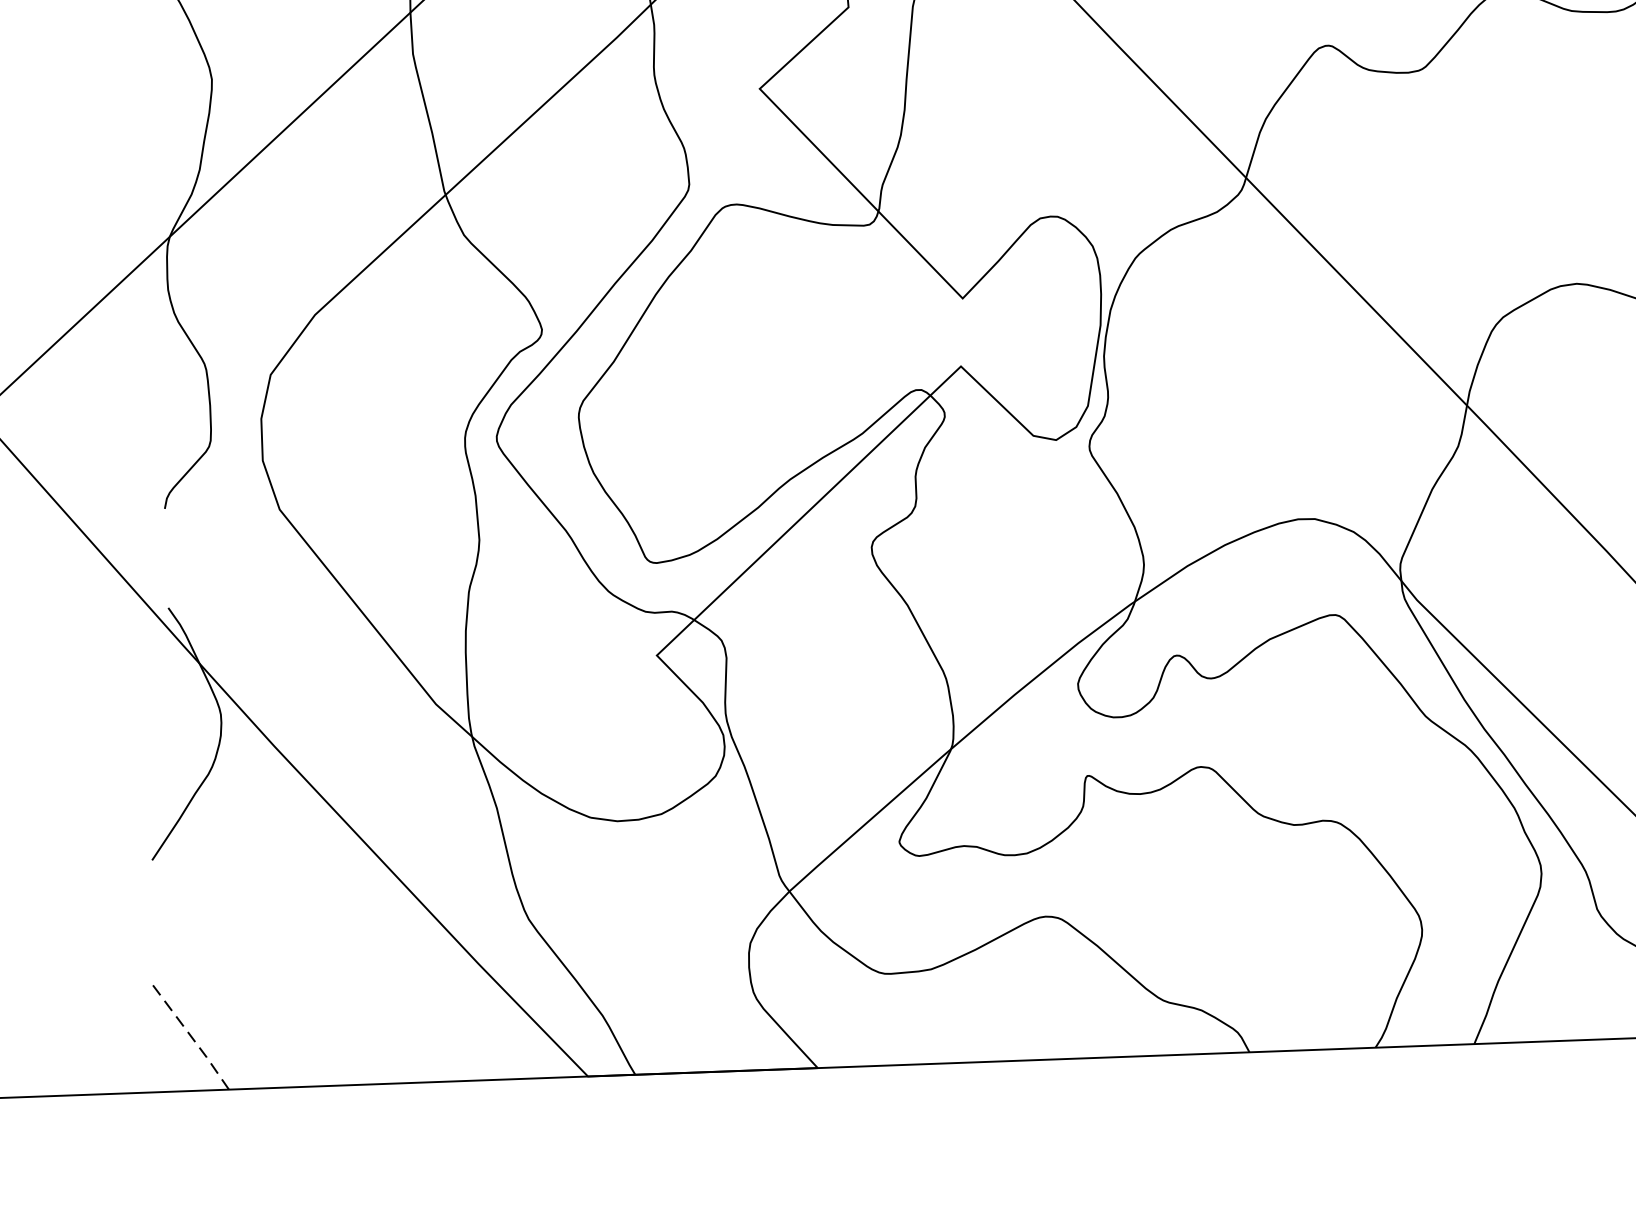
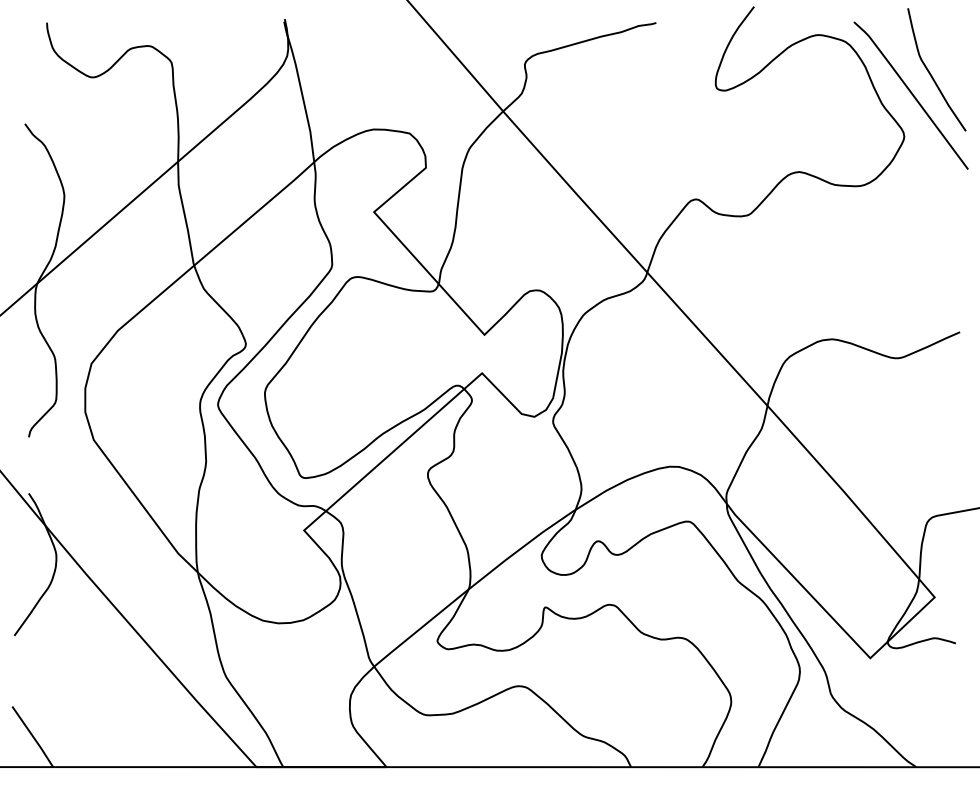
line: (192, 1038) -> (33, 737), dashed -> solid

